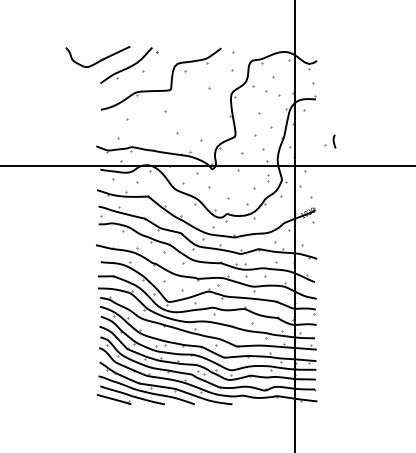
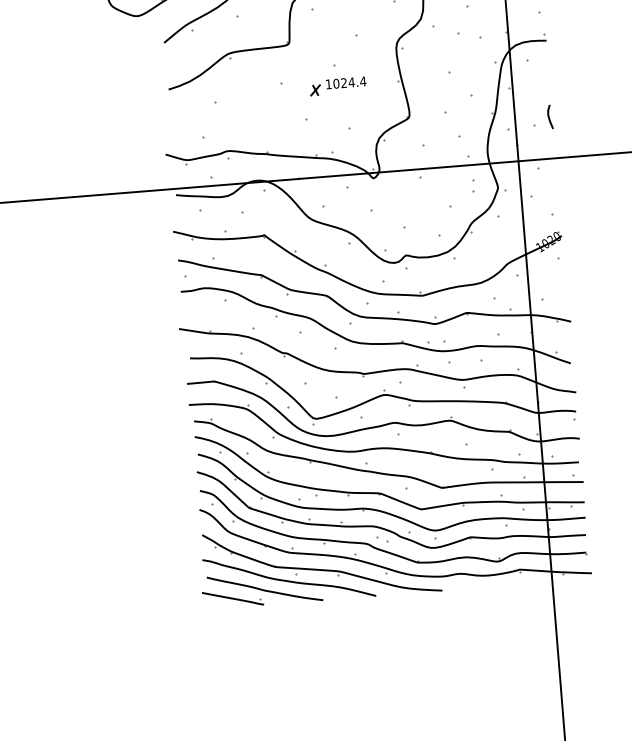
part: (195, 111) -> (335, 78), added
part: (330, 141) -> (543, 117), moved

